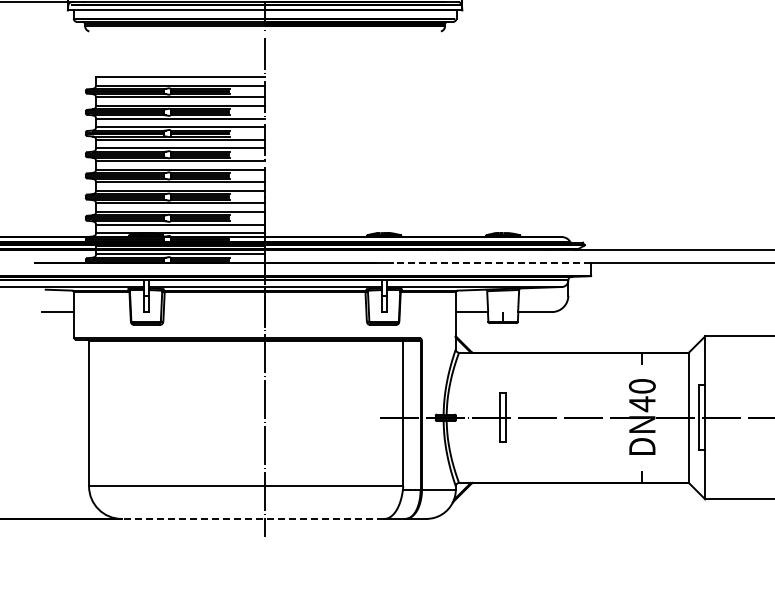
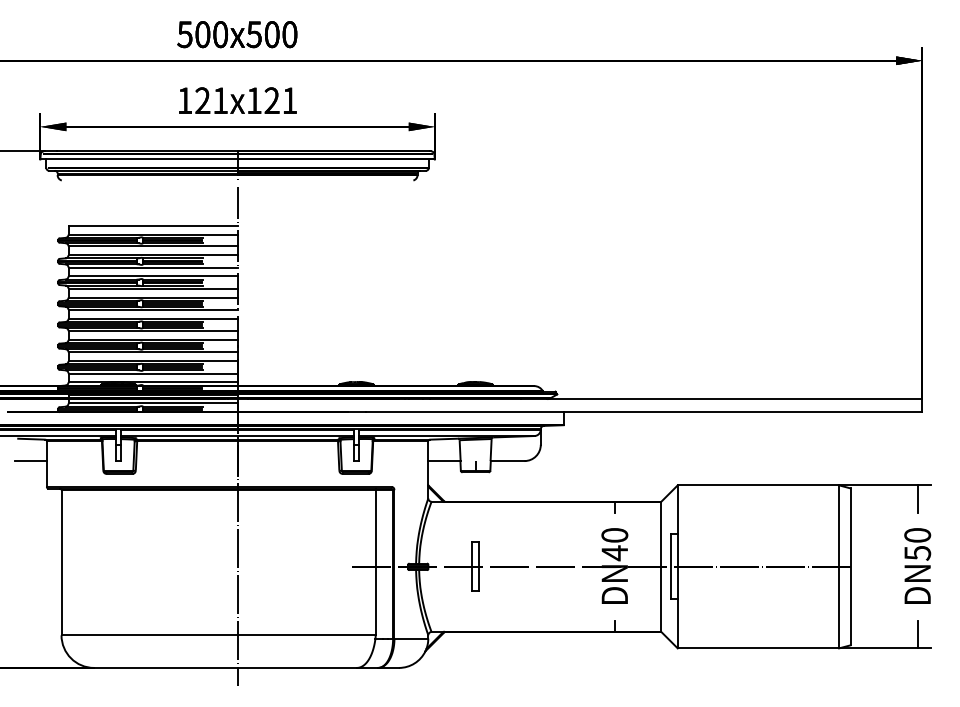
line: (492, 263) -> (464, 412), dashed -> solid
line: (252, 518) -> (224, 667), dashed -> solid

